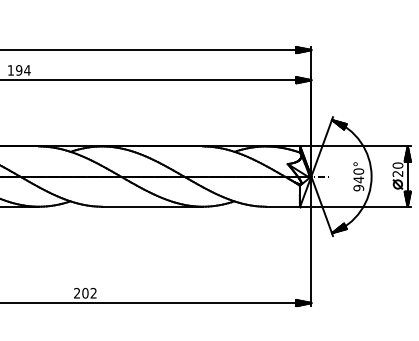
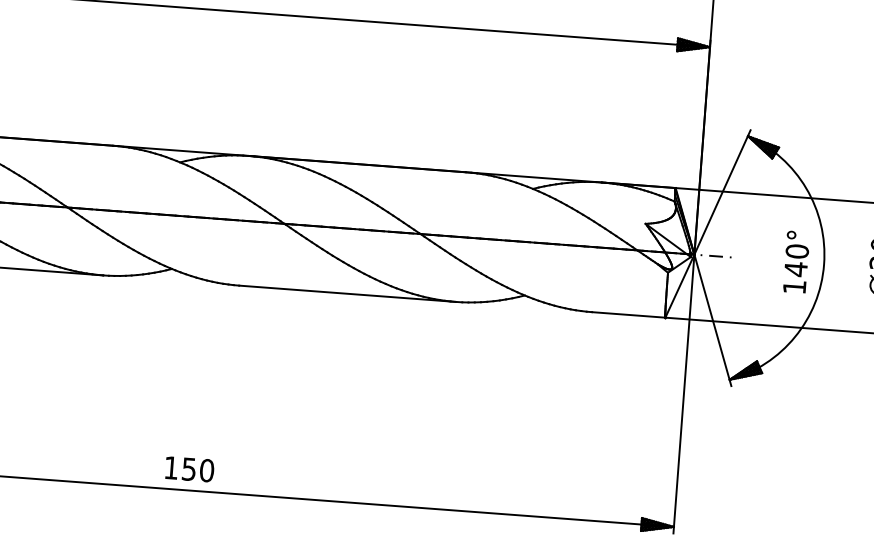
text: (358, 188) -> (793, 287), 940° -> 140°
text: (85, 292) -> (189, 467), 202 -> 150

